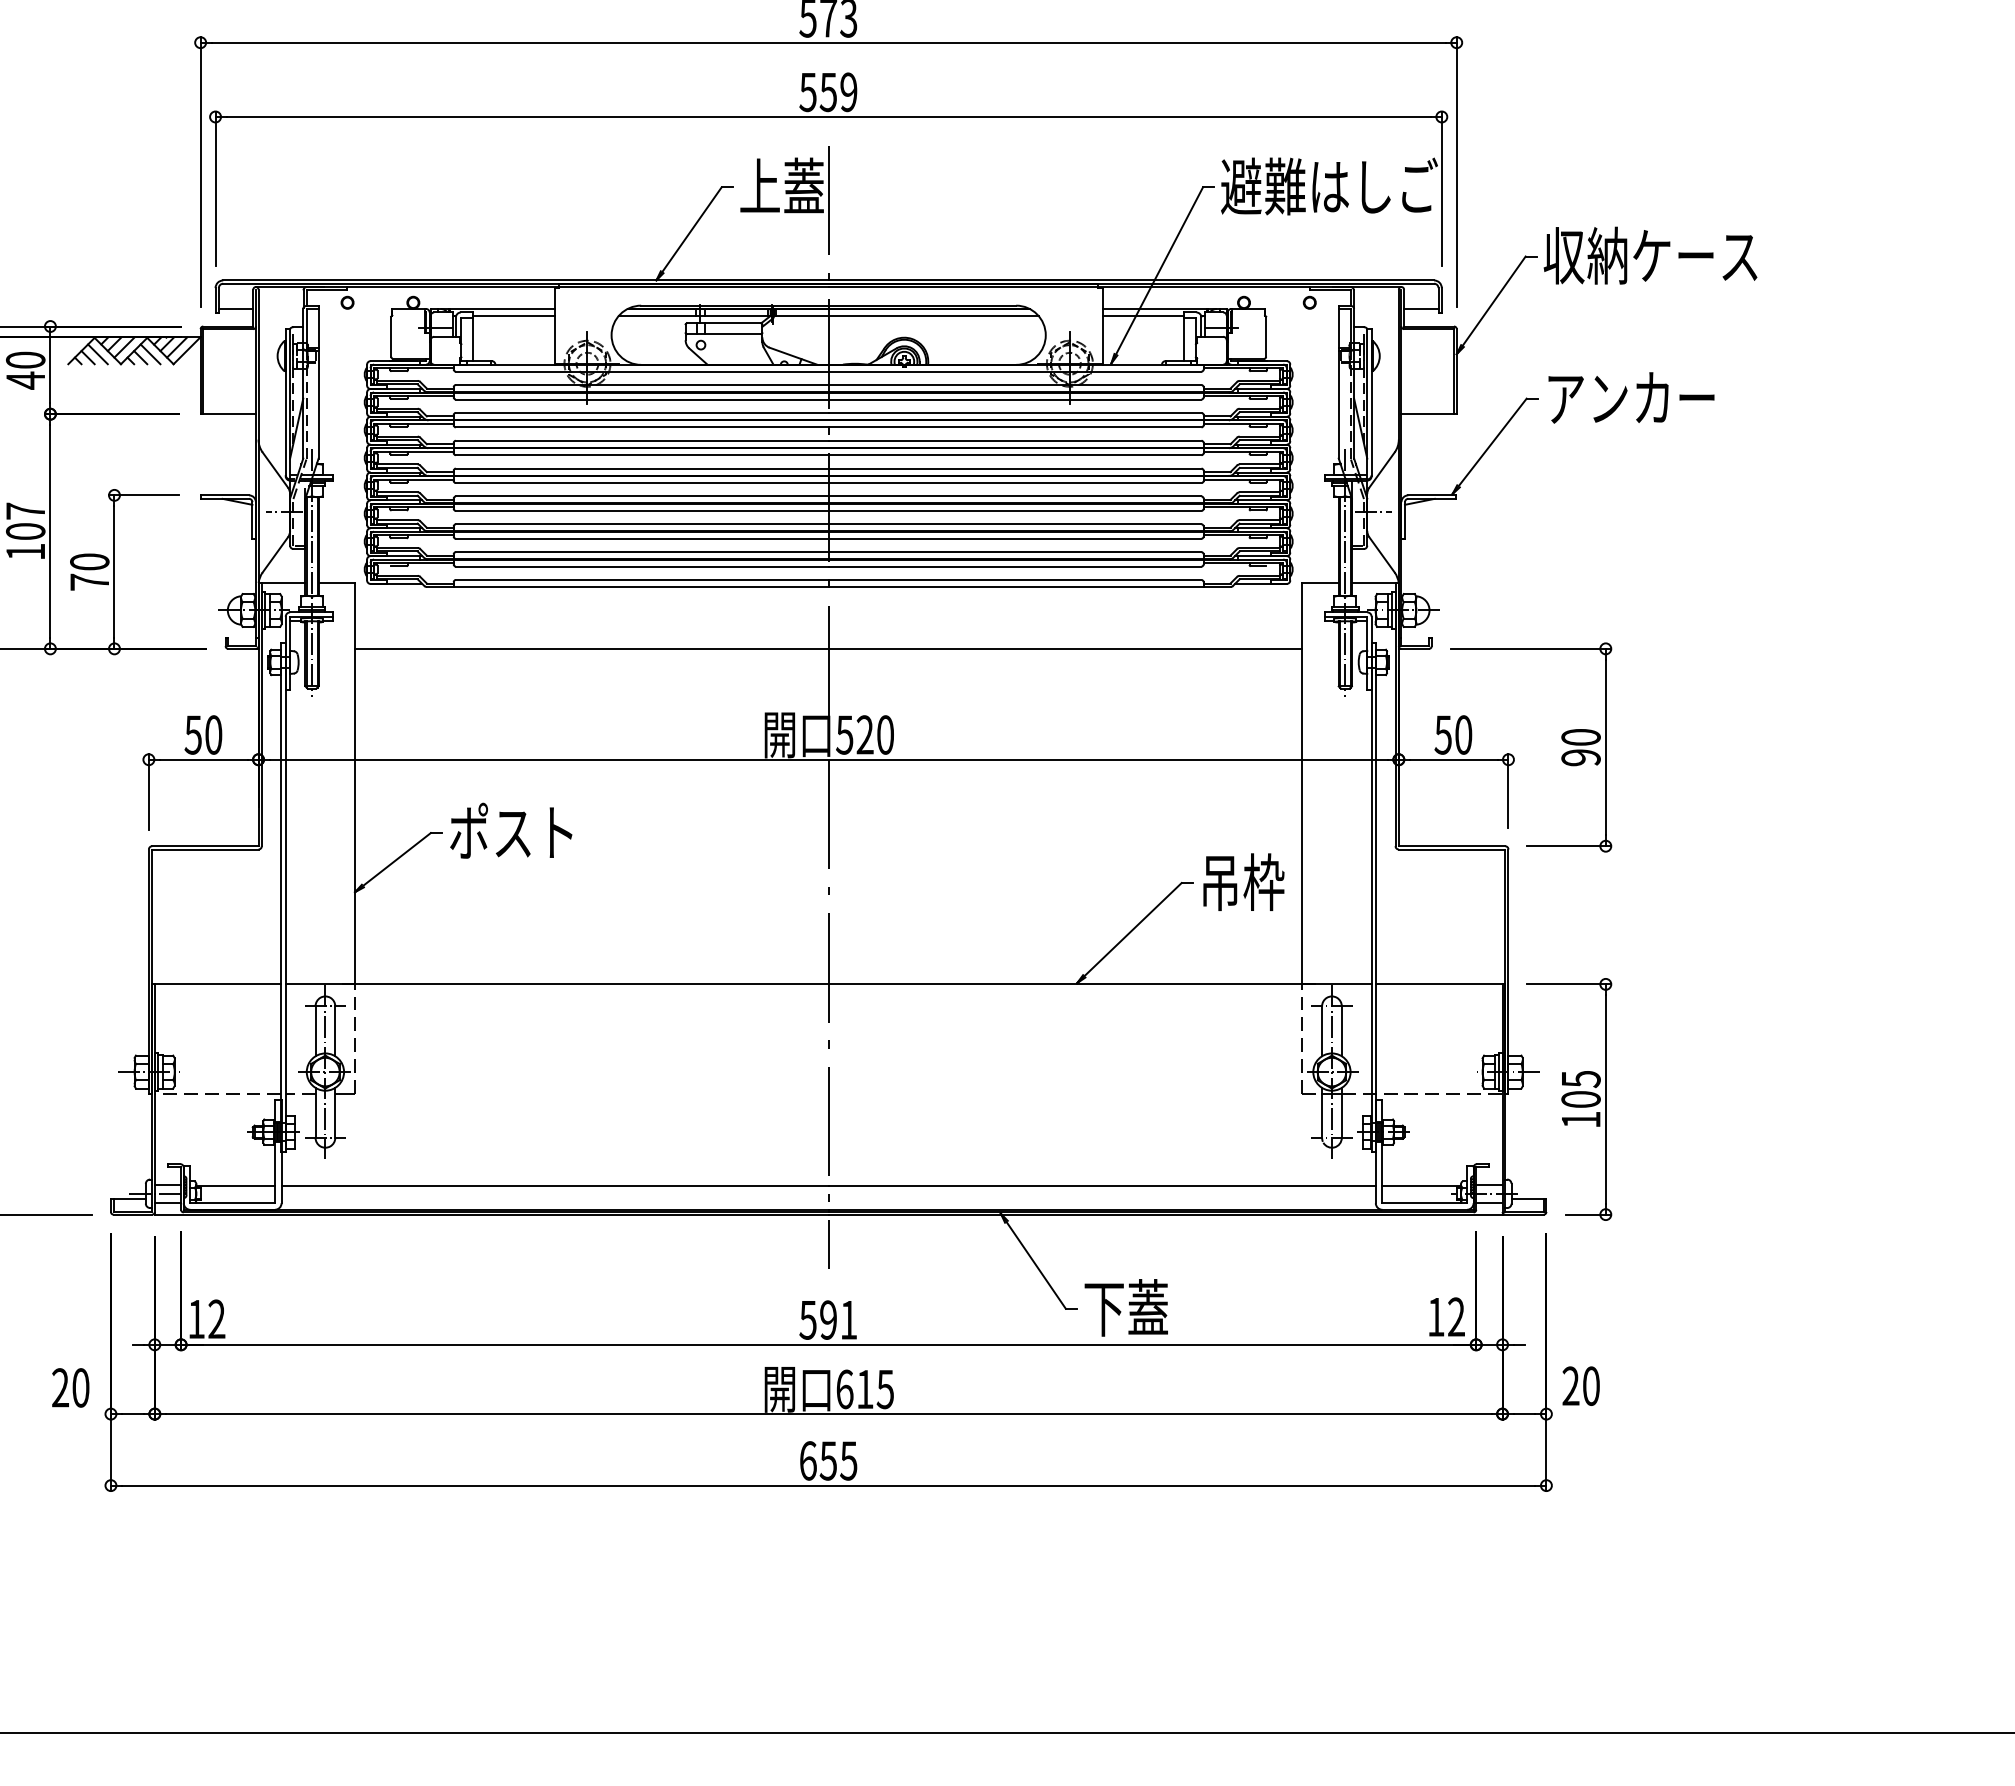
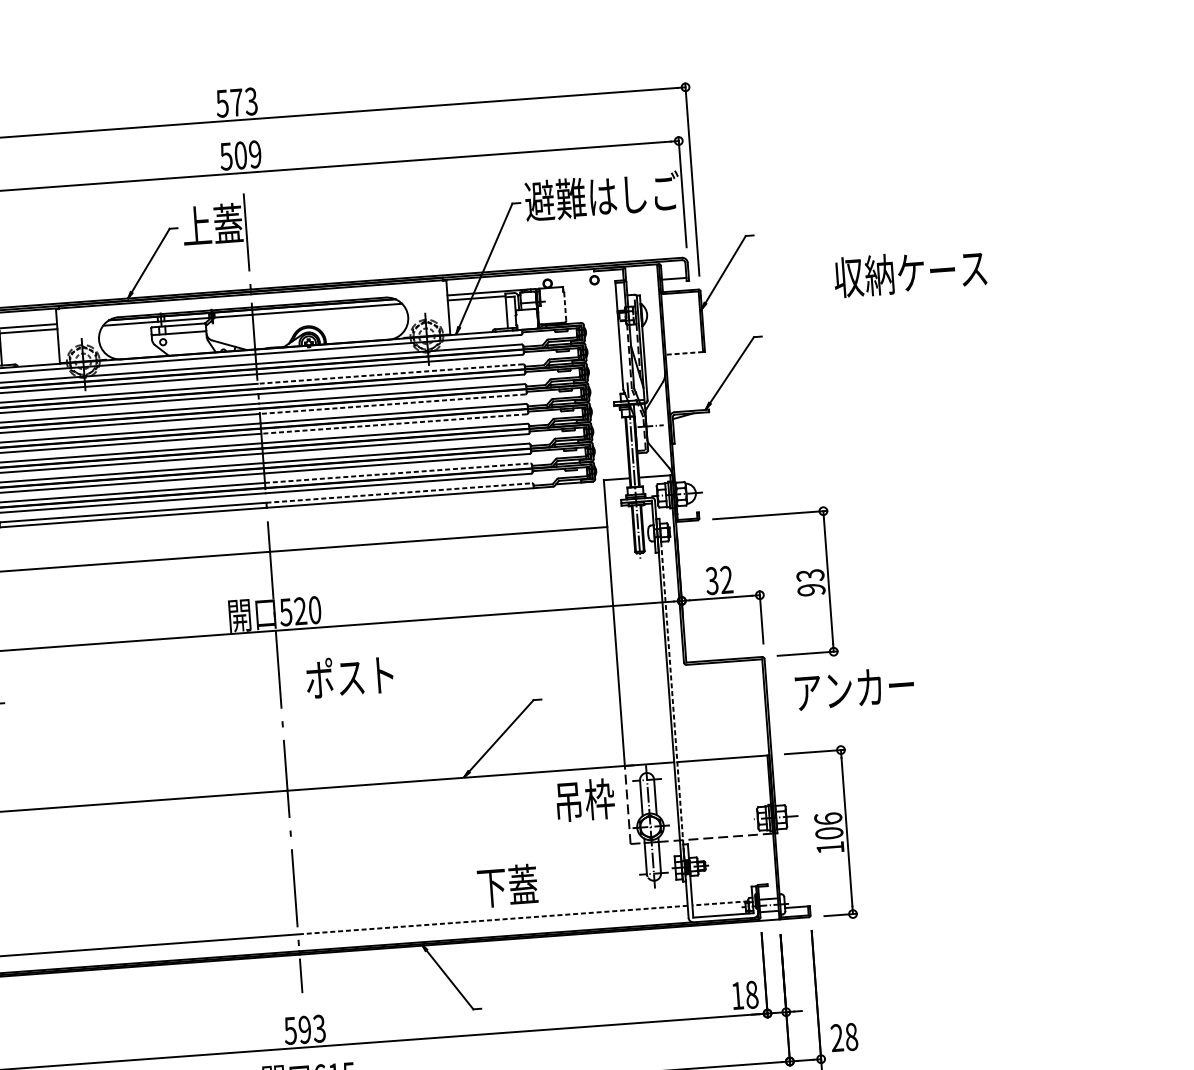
text: (827, 92) -> (240, 155), 559 -> 509
text: (1650, 255) -> (910, 272), moved
line: (1266, 337) -> (565, 307), solid -> dashed
text: (1631, 397) -> (854, 688), moved
line: (1014, 412) -> (389, 373), solid -> dashed
line: (1427, 414) -> (684, 353), solid -> dashed
line: (1014, 455) -> (392, 404), solid -> dashed
line: (1014, 483) -> (393, 424), solid -> dashed
line: (1015, 552) -> (398, 473), solid -> dashed
line: (1015, 580) -> (399, 493), solid -> dashed
text: (1453, 734) -> (719, 580), 50 -> 32
text: (1580, 737) -> (810, 575), 90 -> 93
text: (511, 830) -> (349, 675), moved
text: (1243, 881) -> (585, 799), moved
line: (1376, 897) -> (673, 700), solid -> dashed
text: (1580, 1079) -> (827, 819), 105 -> 106
line: (1102, 1186) -> (493, 920), solid -> dashed
line: (1421, 1186) -> (720, 903), solid -> dashed
text: (1125, 1307) -> (507, 885), moved
text: (1456, 1316) -> (751, 994), 12 -> 18
text: (848, 1319) -> (319, 1028), 591 -> 593
text: (1591, 1385) -> (851, 1036), 20 -> 28

